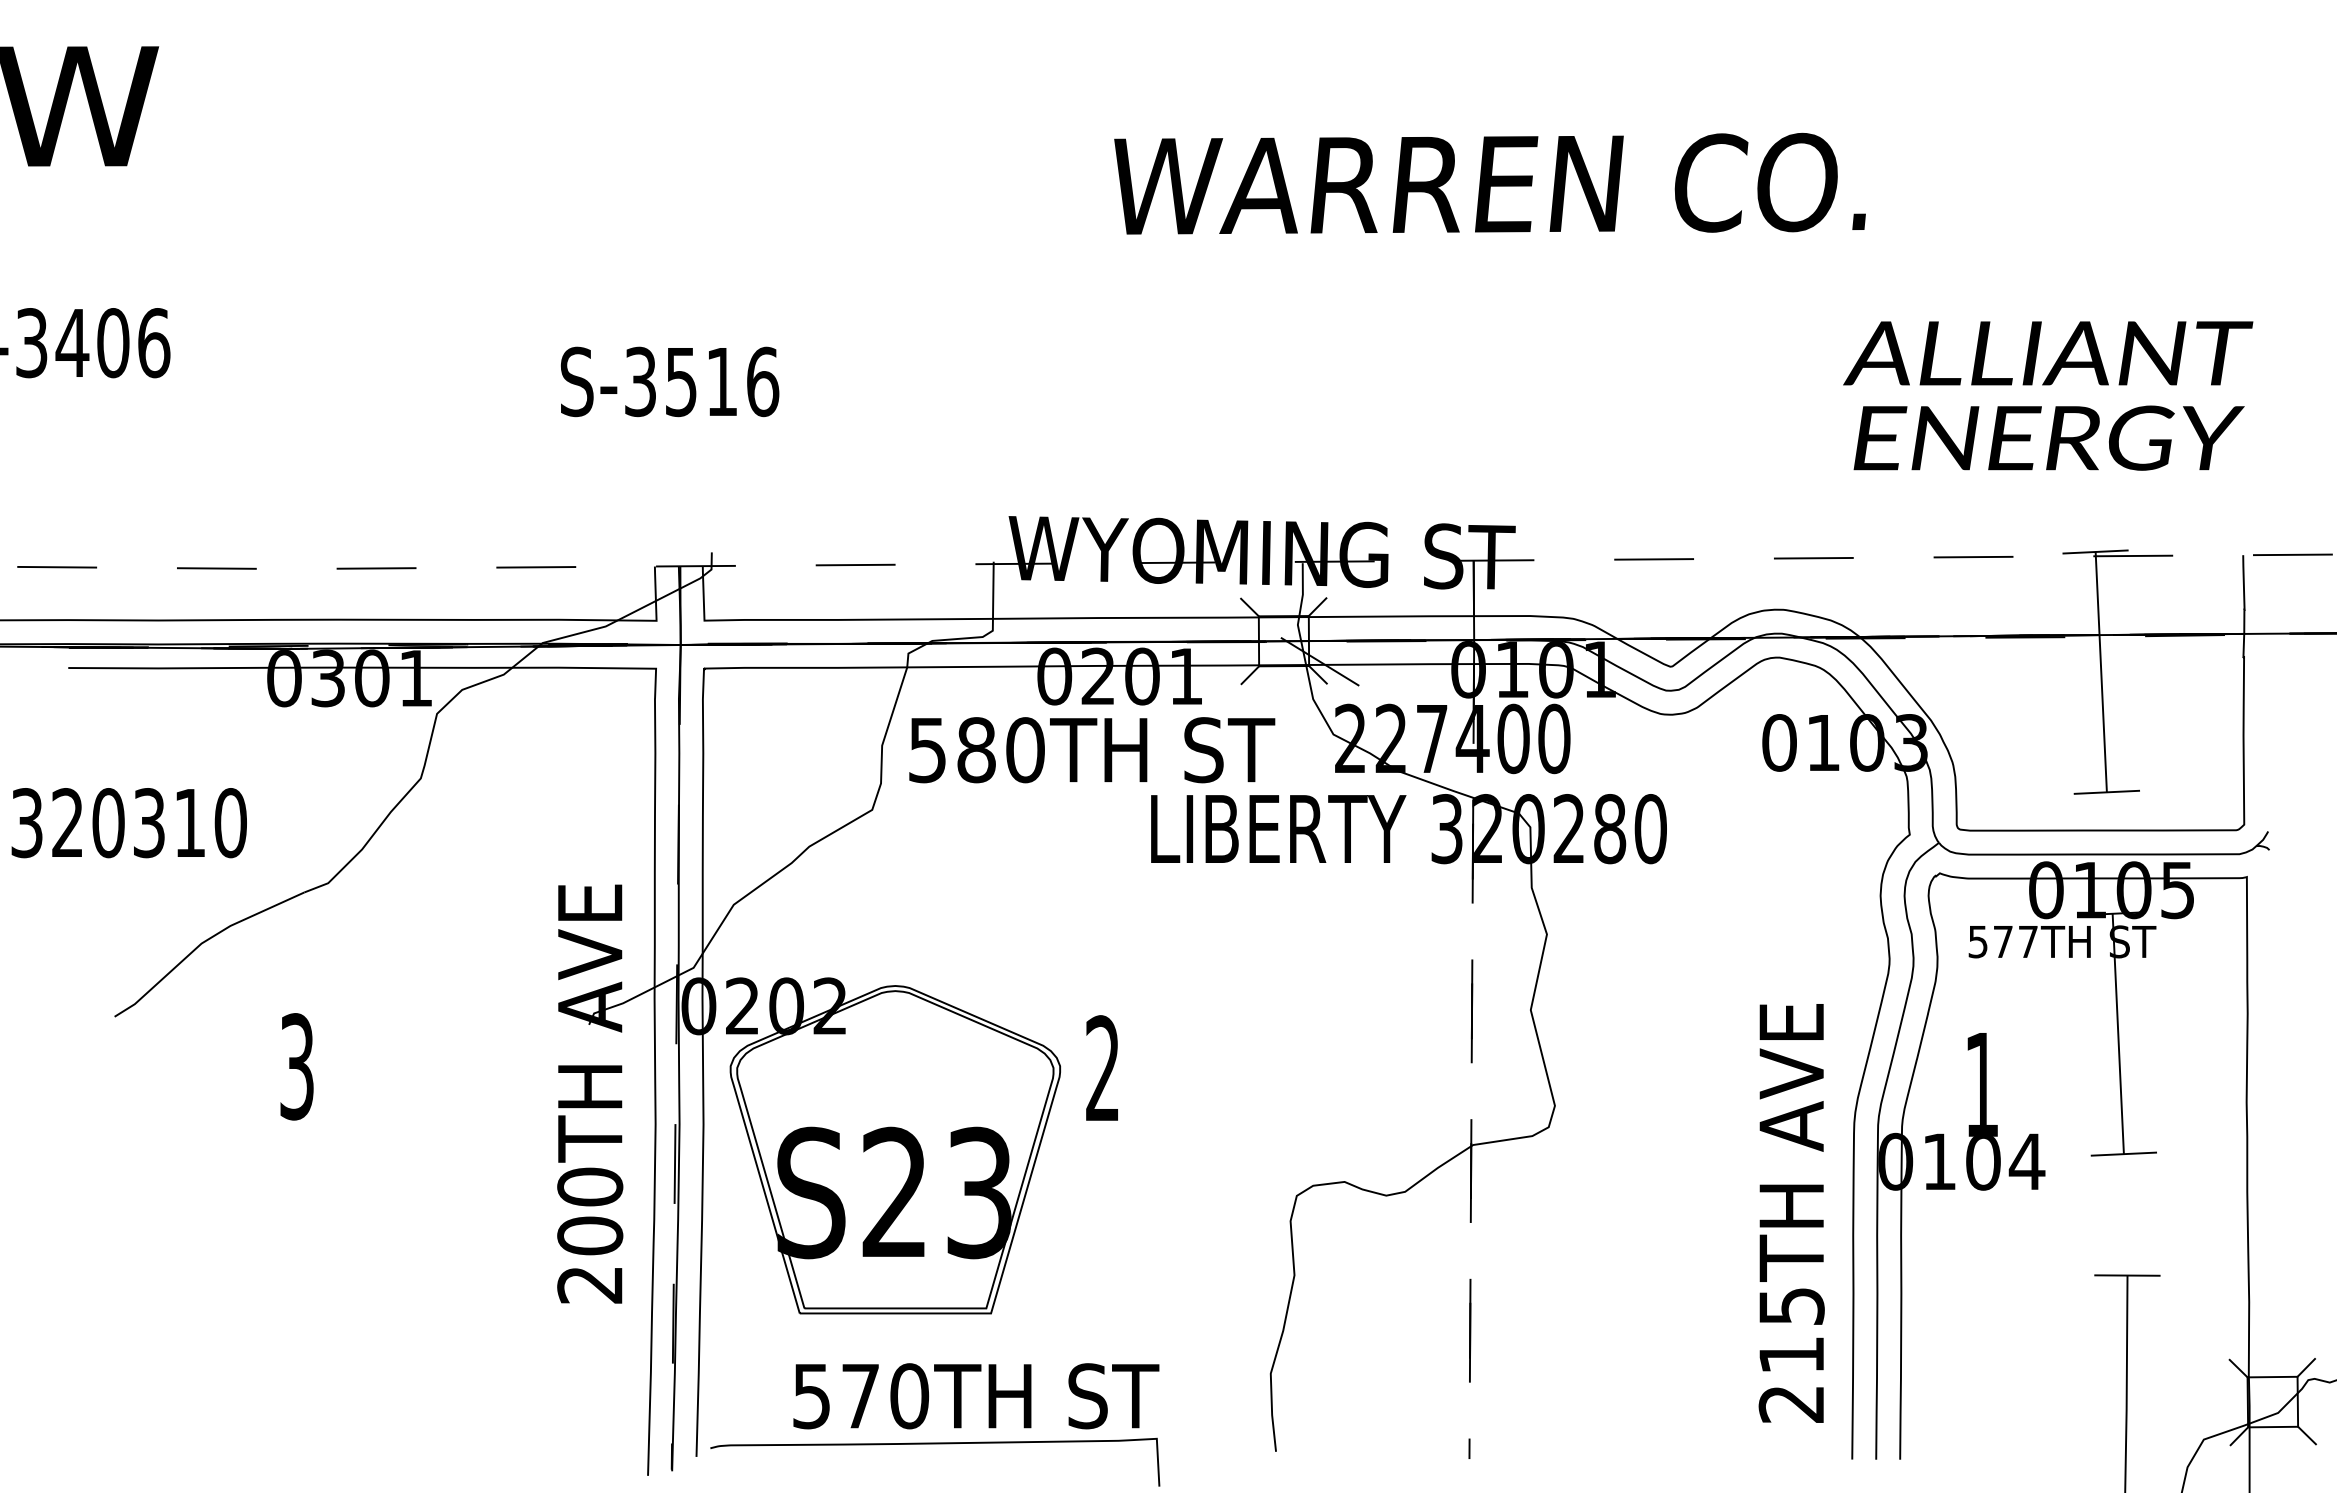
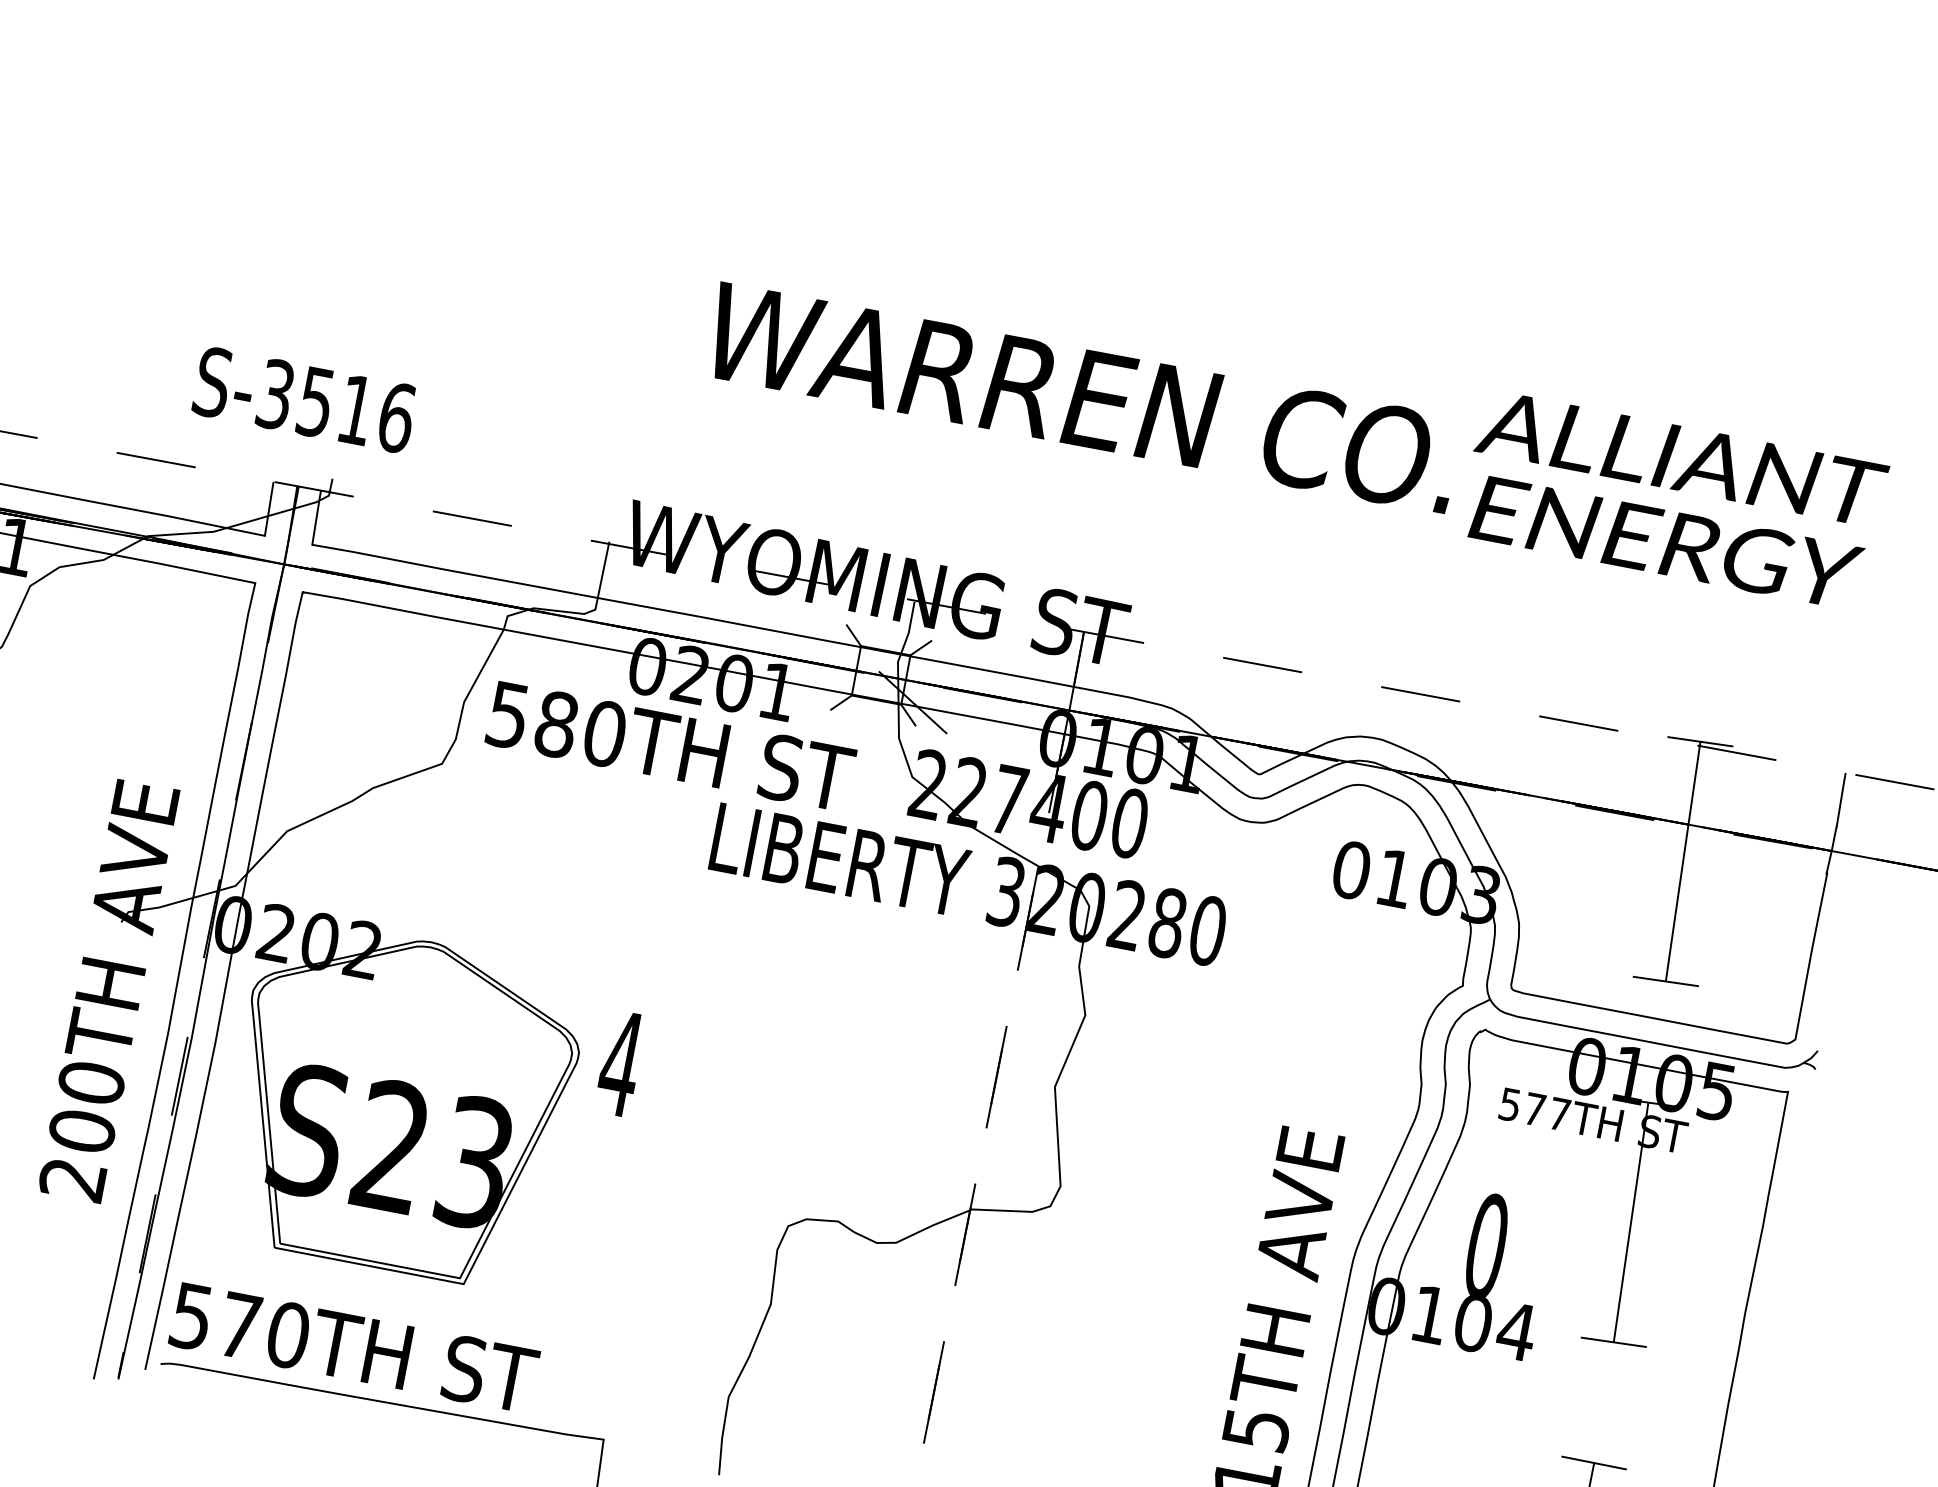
text: (1489, 183) -> (1082, 396), moved
text: (669, 381) -> (304, 399), moved
text: (2048, 395) -> (1673, 500), moved
text: (1102, 1067) -> (620, 1062), 2 -> 4
text: (1981, 1083) -> (1486, 1245), 1 -> 0
text: (976, 1396) -> (354, 1348), moved

